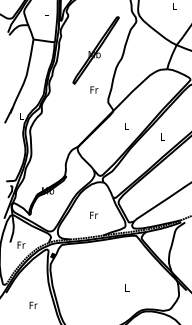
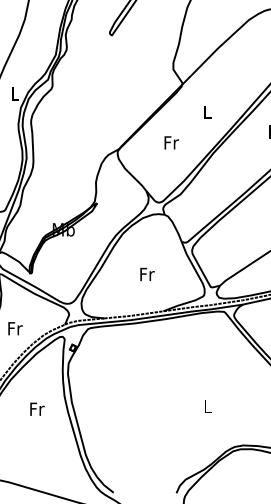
text: (94, 89) -> (171, 141), moved
text: (33, 304) -> (37, 407), moved

